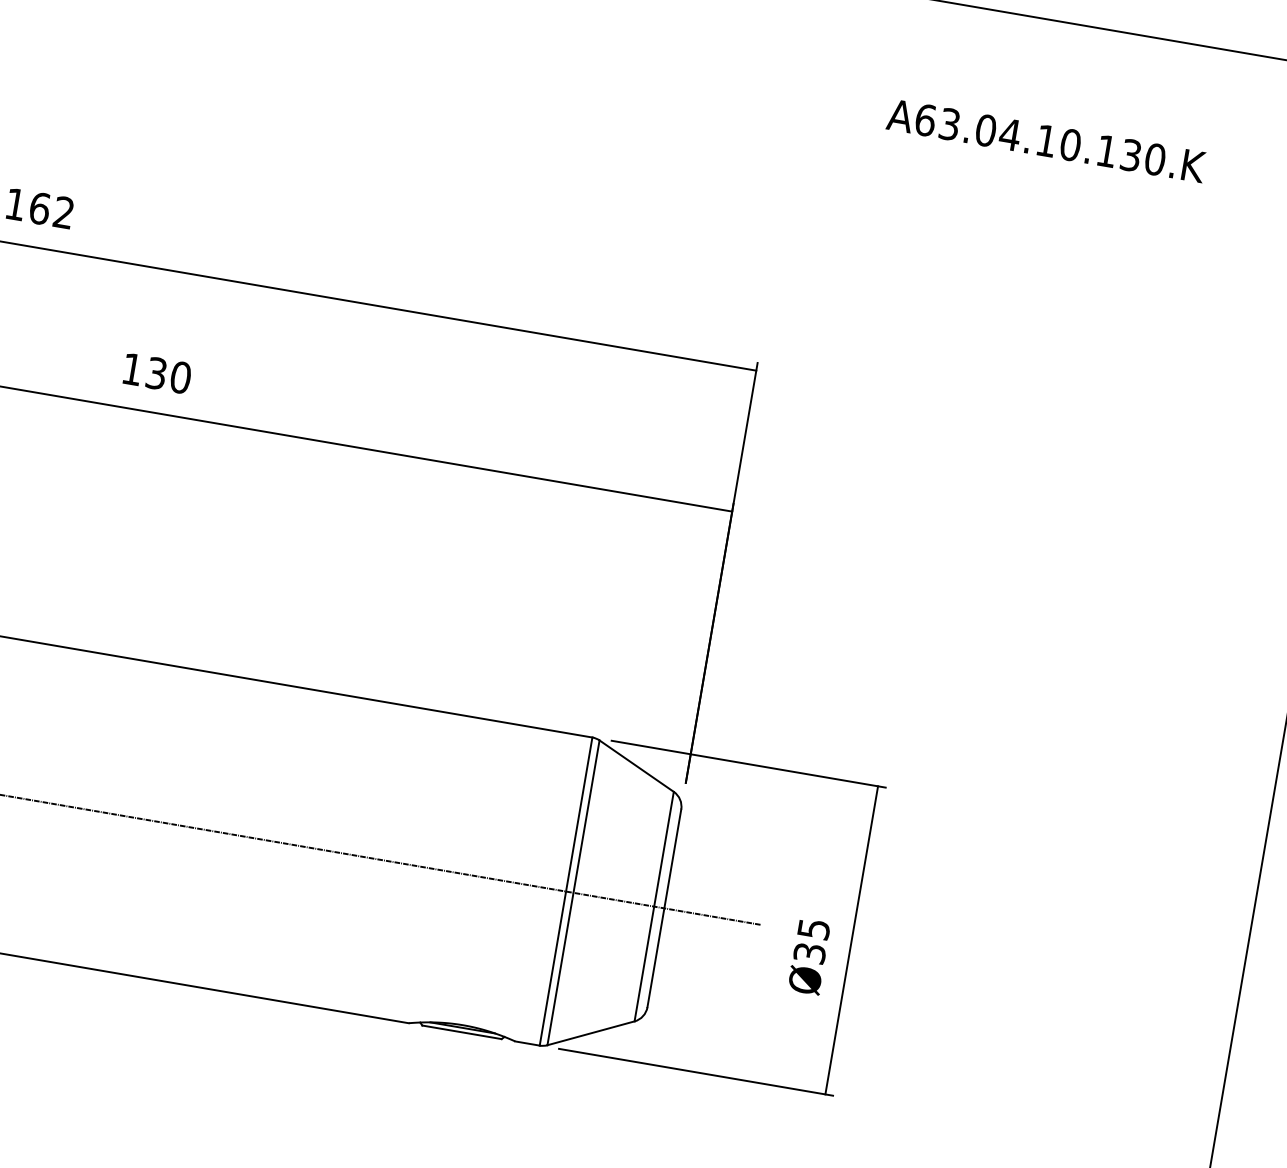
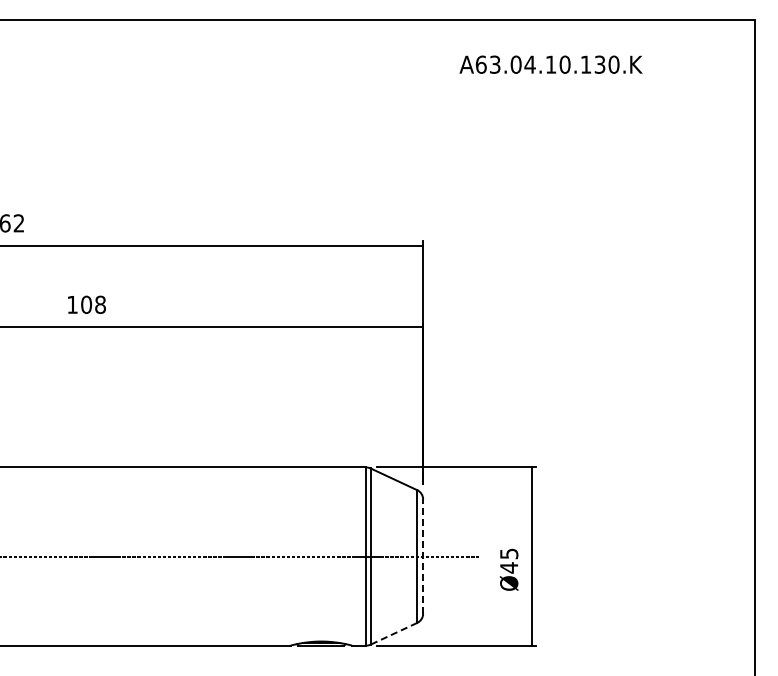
text: (1045, 140) -> (550, 64), moved
text: (168, 374) -> (93, 304), 130 -> 108
line: (664, 908) -> (423, 556), solid -> dashed
text: (810, 952) -> (509, 567), Ø35 -> Ø45
line: (590, 1032) -> (393, 633), solid -> dashed

